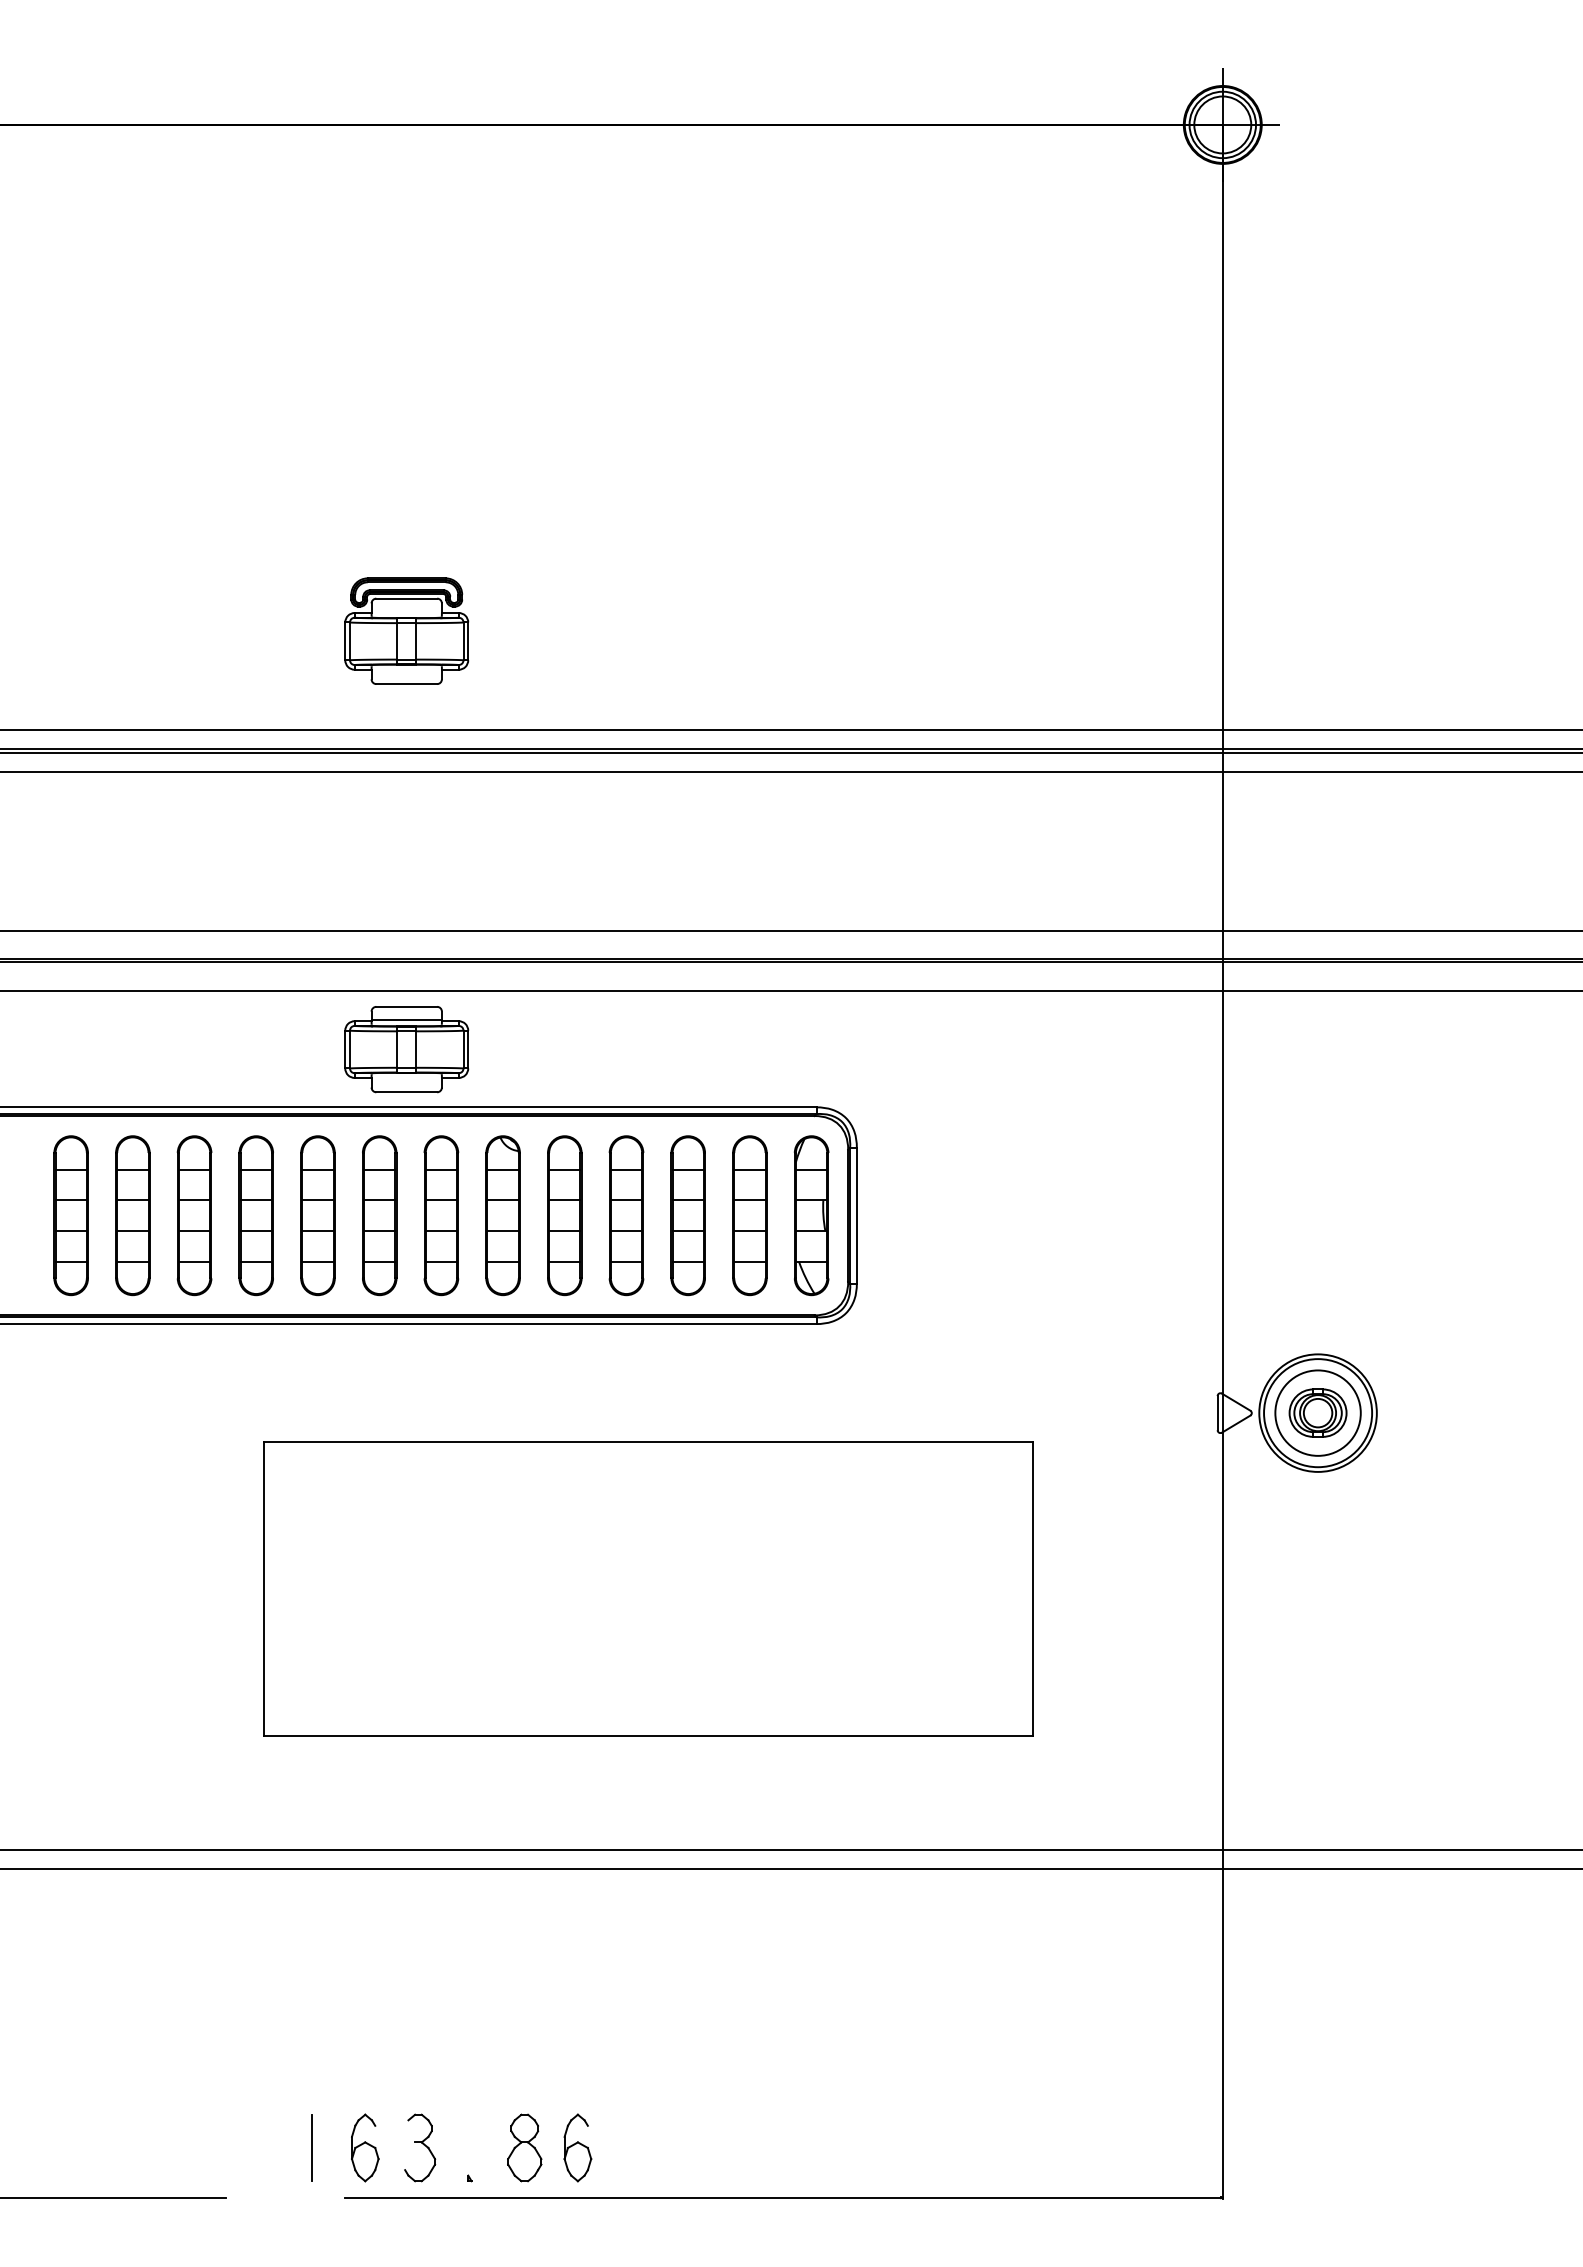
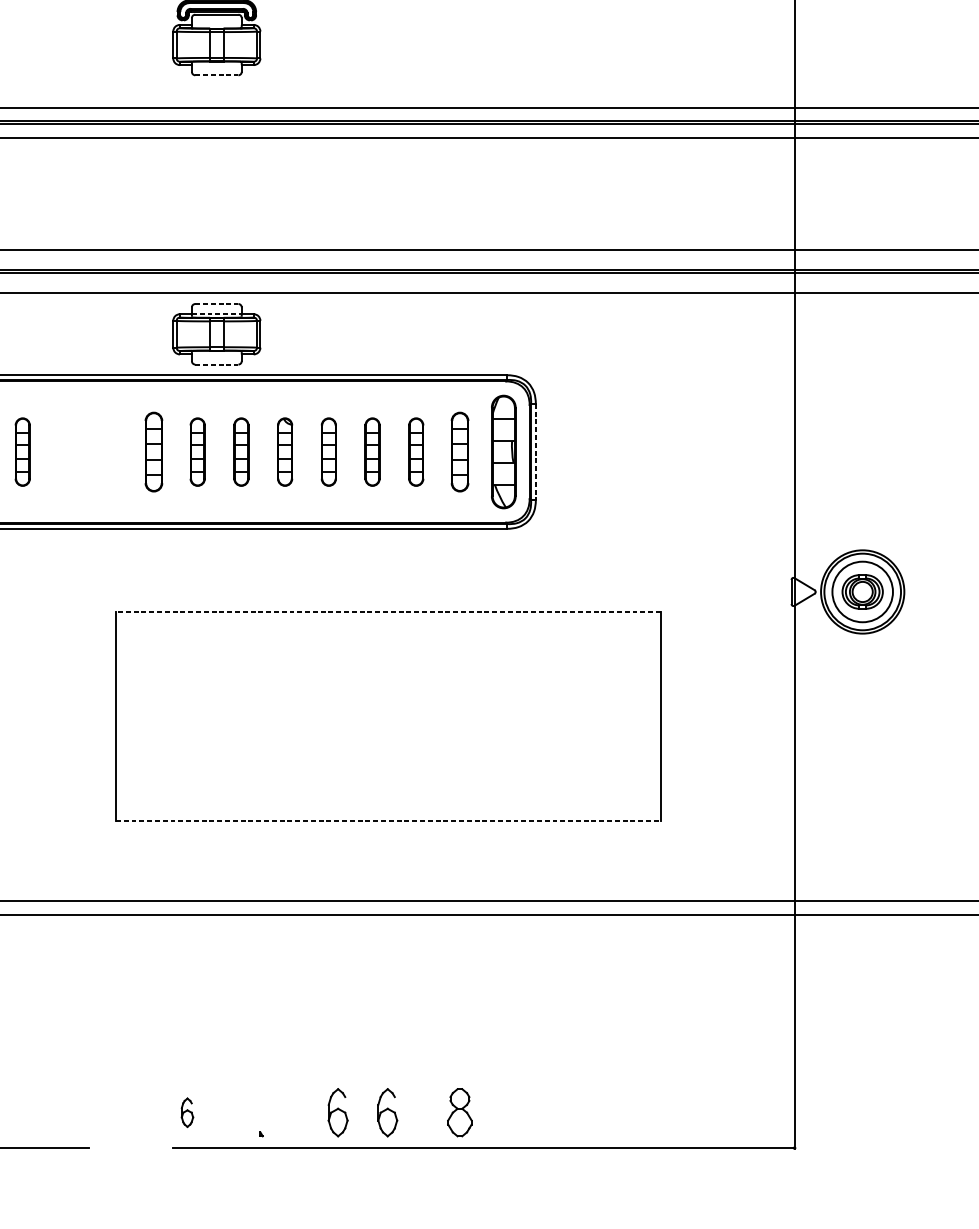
line: (407, 684) -> (217, 75), solid -> dashed
line: (407, 1006) -> (217, 303), solid -> dashed
line: (407, 1020) -> (217, 313), solid -> dashed
line: (407, 1092) -> (217, 364), solid -> dashed
part: (132, 1215) -> (22, 451), size x0.6
part: (194, 1215) -> (66, 451), removed
part: (255, 1215) -> (109, 451), removed
part: (317, 1215) -> (153, 451), size x0.7
part: (379, 1215) -> (197, 451), size x0.6
part: (441, 1215) -> (241, 451), size x0.6
part: (502, 1215) -> (284, 451), size x0.6
part: (564, 1215) -> (328, 451), size x0.6
part: (626, 1215) -> (372, 451), size x0.6
part: (687, 1215) -> (415, 451), size x0.6
part: (749, 1215) -> (459, 451), size x0.7
line: (856, 1216) -> (535, 452), solid -> dashed
line: (648, 1441) -> (388, 612), solid -> dashed
line: (649, 1735) -> (388, 820), solid -> dashed
line: (312, 2147) -> (150, 1112), removed
part: (365, 2147) -> (187, 1112), size x0.6
part: (420, 2147) -> (226, 1112), removed
part: (524, 2147) -> (459, 1112), moved
part: (647, 2147) -> (387, 1112), added

